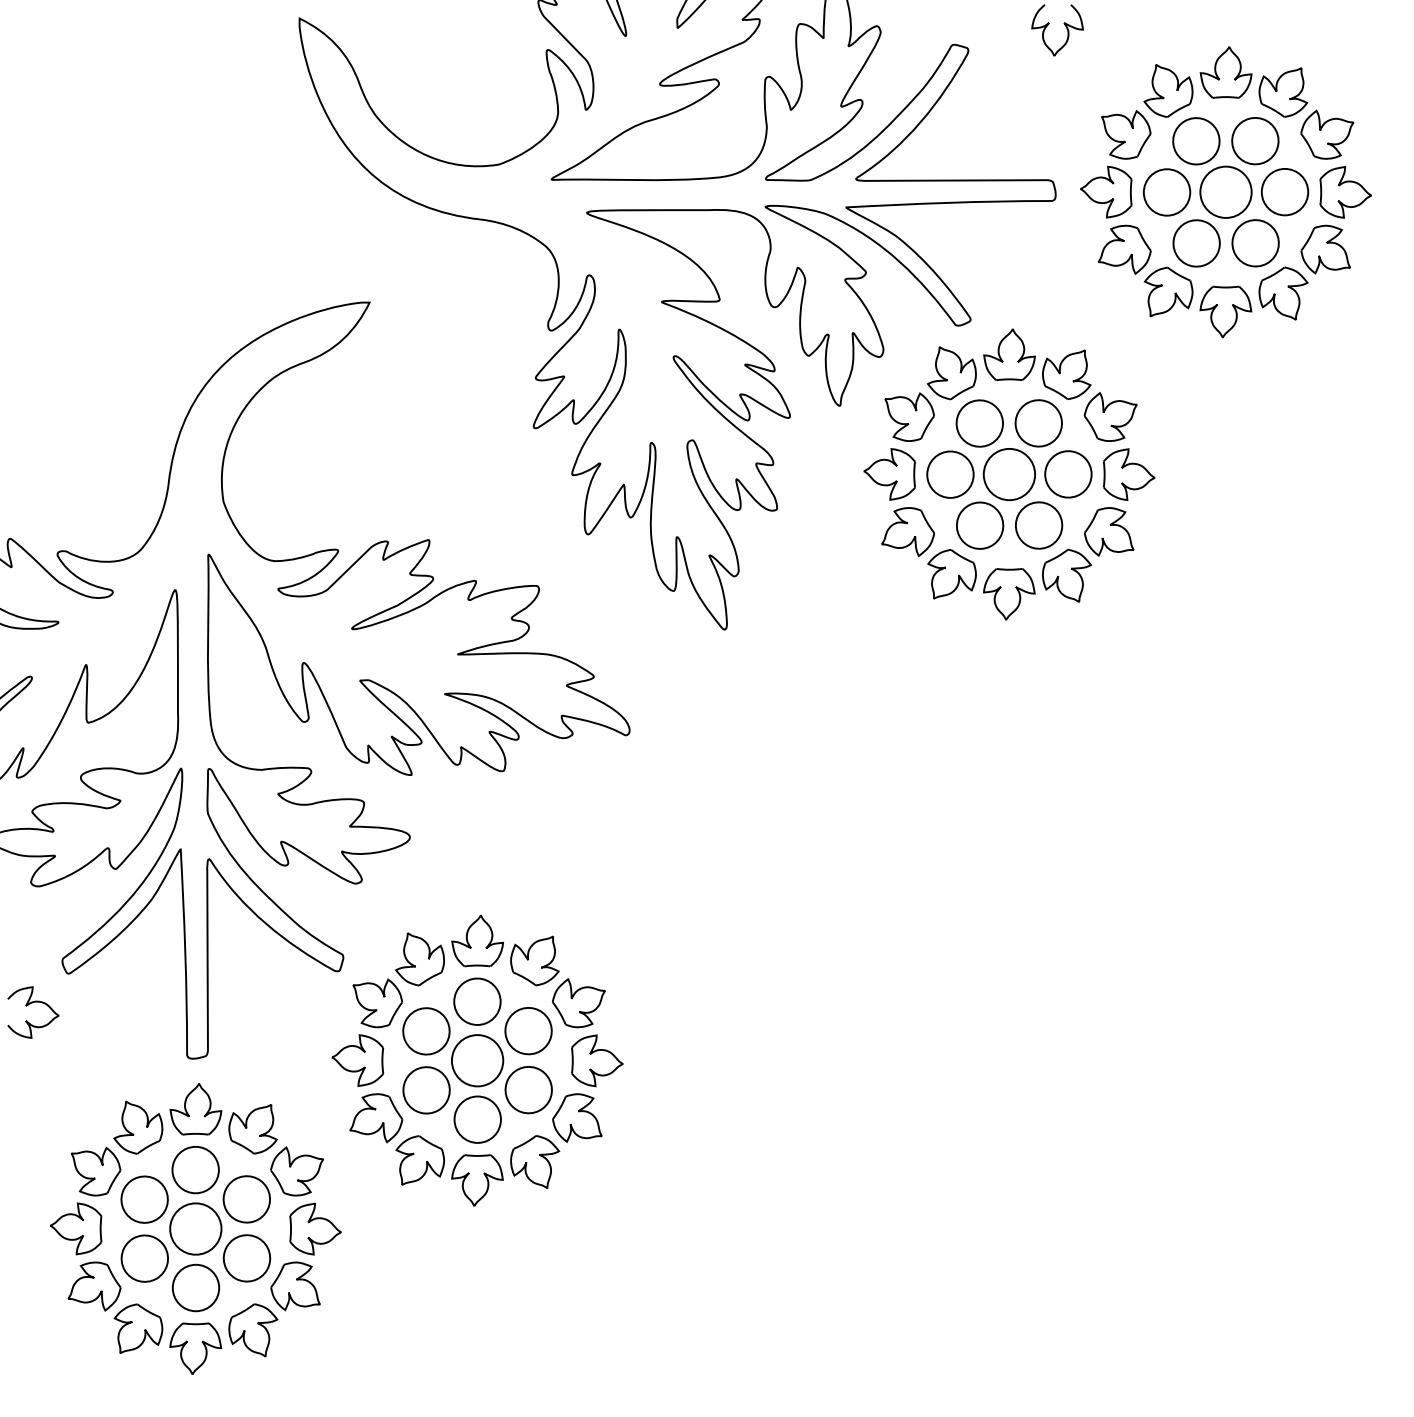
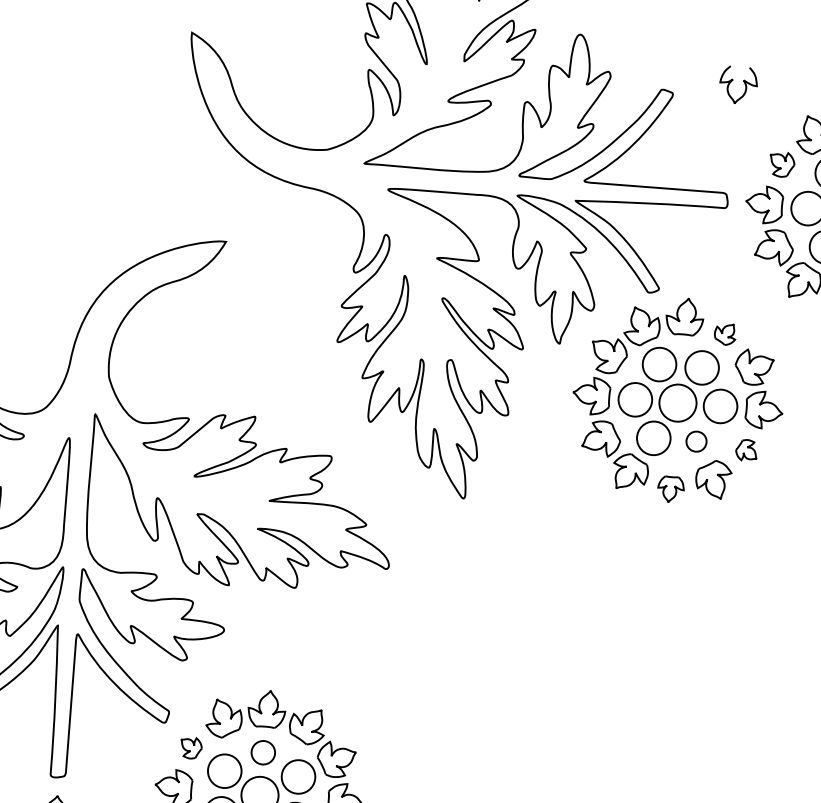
part: (1126, 134) -> (782, 164), size x0.7
part: (1066, 374) -> (724, 334), size x0.6
part: (1039, 525) -> (696, 441), size x0.6
part: (1109, 531) -> (746, 450), size x0.6
part: (1009, 594) -> (671, 489), size x0.7
part: (477, 1001) -> (263, 752), size x0.7
part: (377, 1003) -> (191, 748), size x0.6

